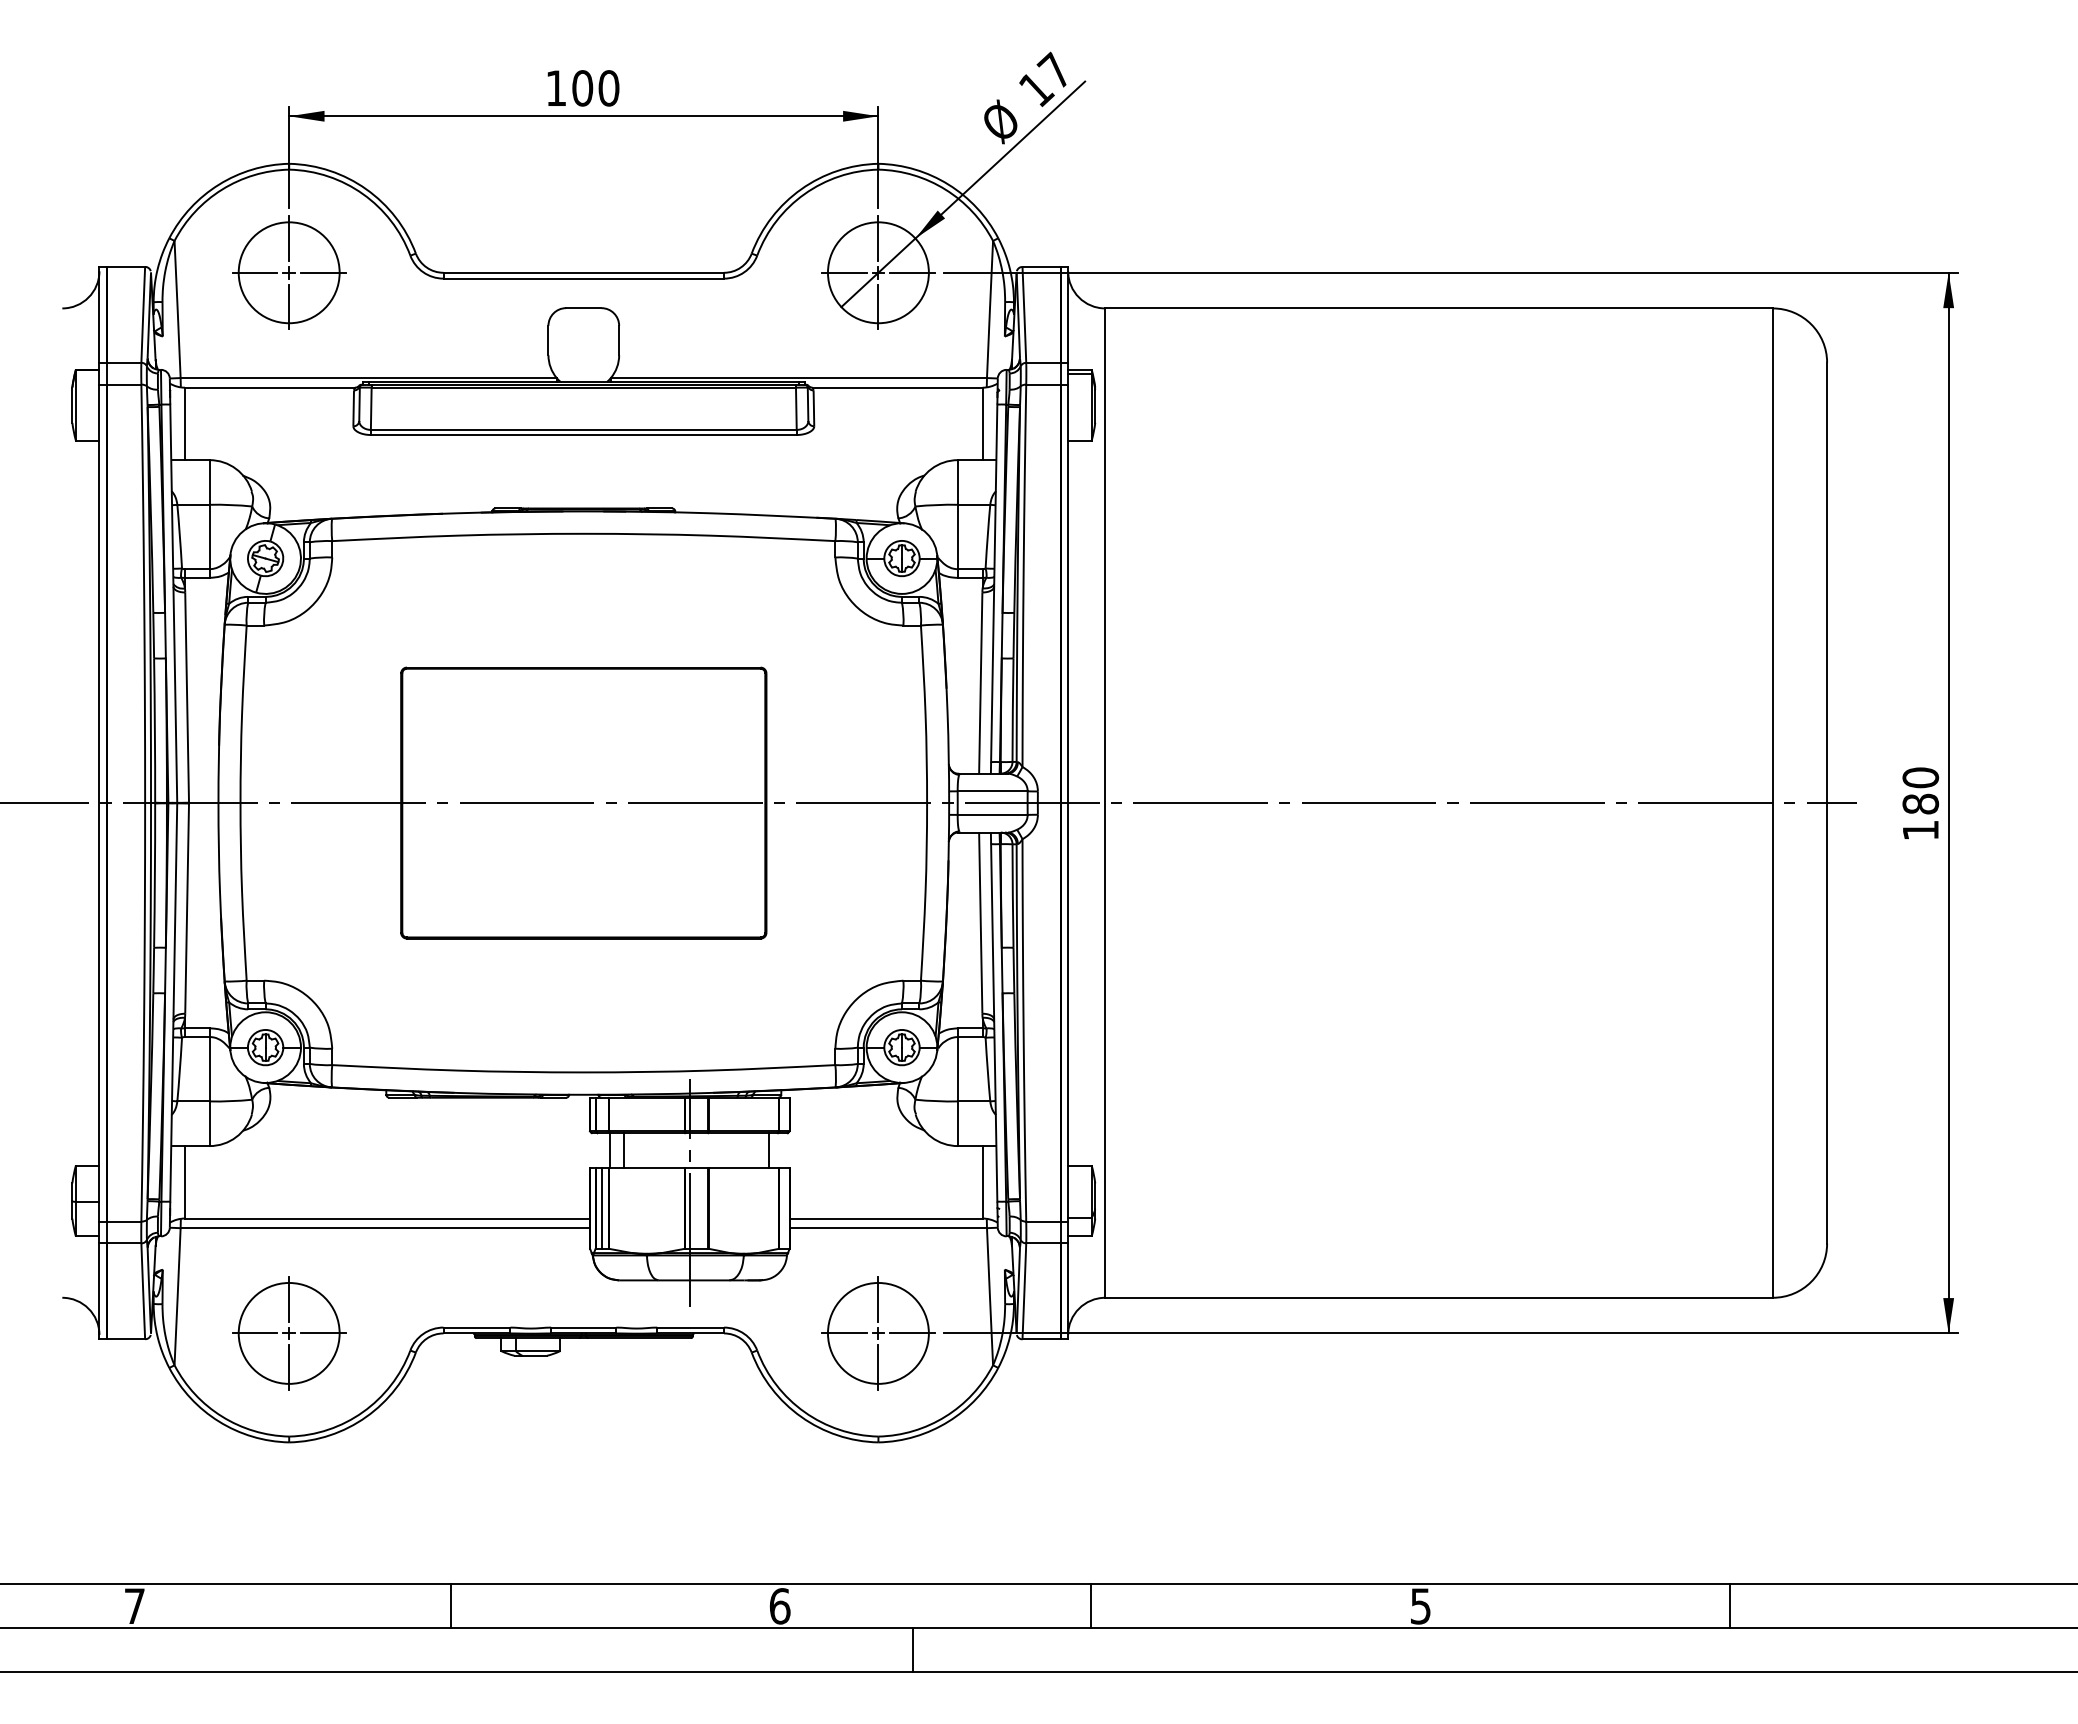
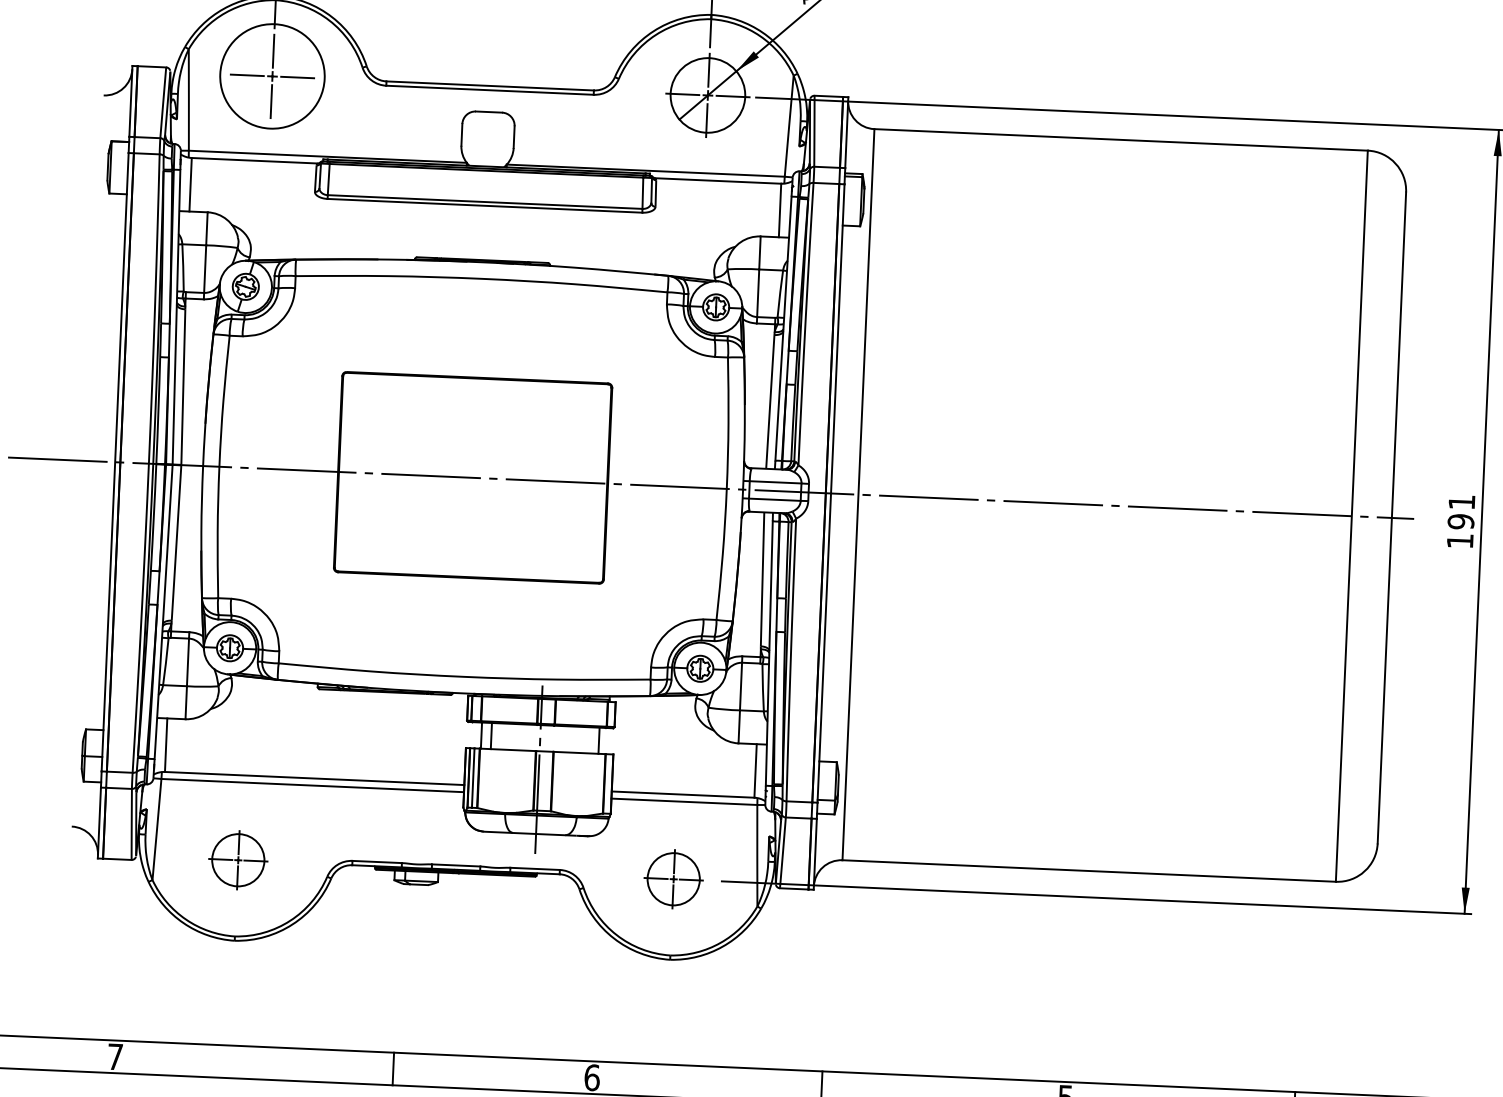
circle: (288, 272) -> (271, 76), size x1.4
text: (1920, 790) -> (1461, 511), 180 -> 191
part: (289, 1333) -> (238, 860), size x0.7
part: (878, 1333) -> (673, 879), size x0.7
line: (450, 1606) -> (393, 1069), moved

